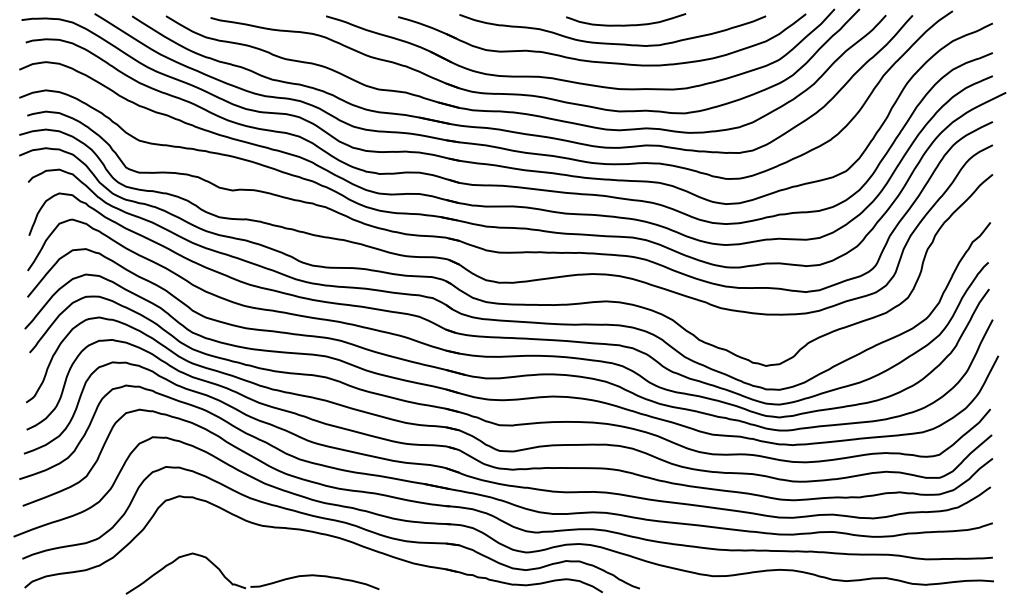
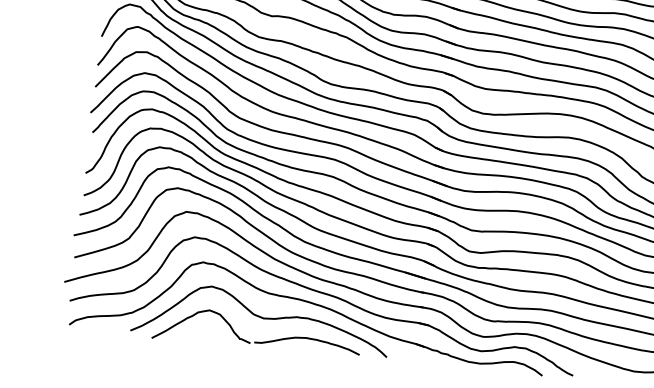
curve: (255, 556) -> (260, 317), added

